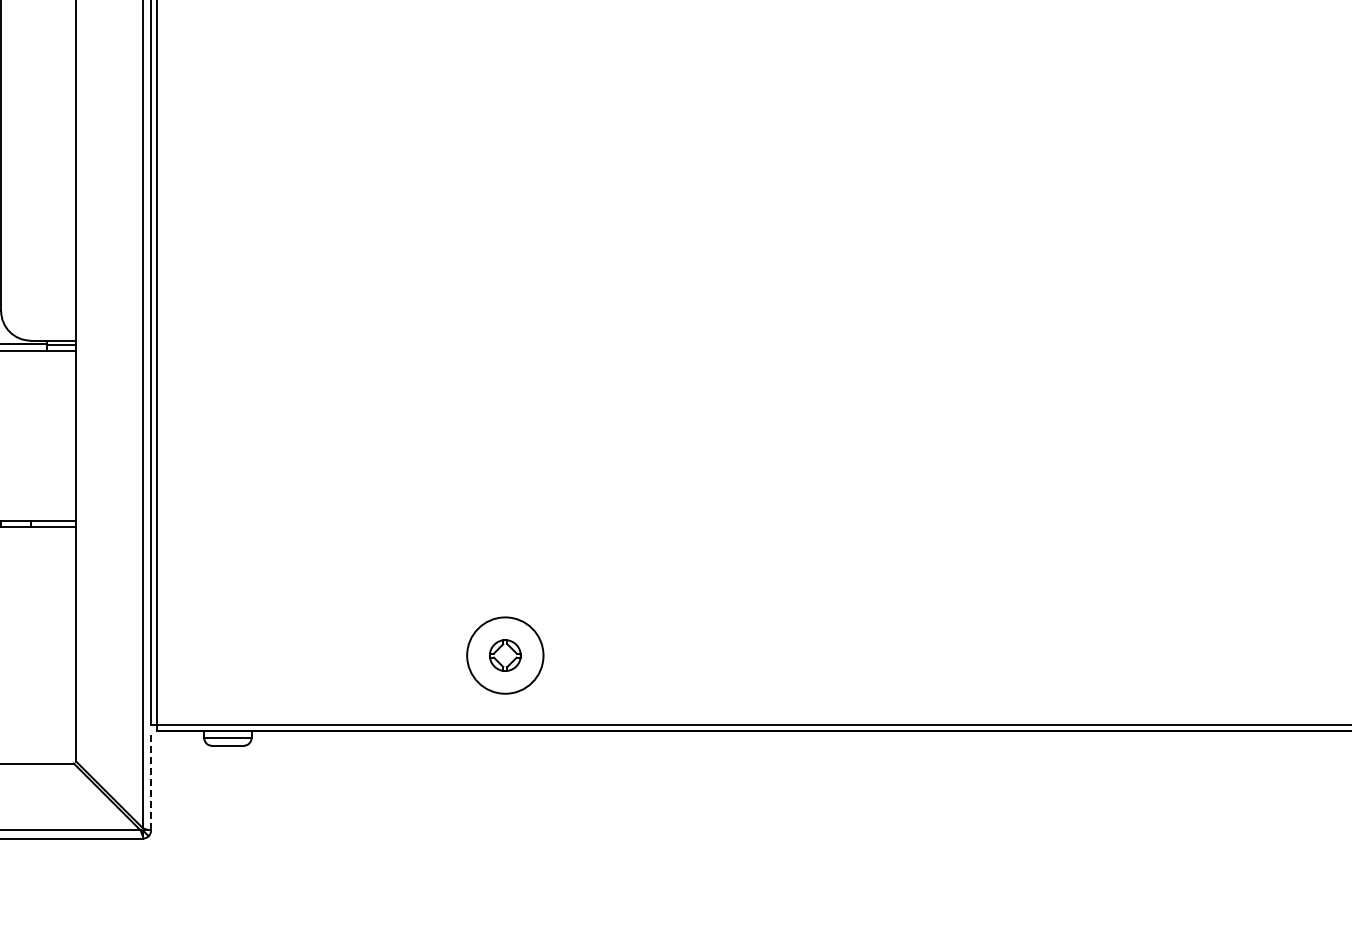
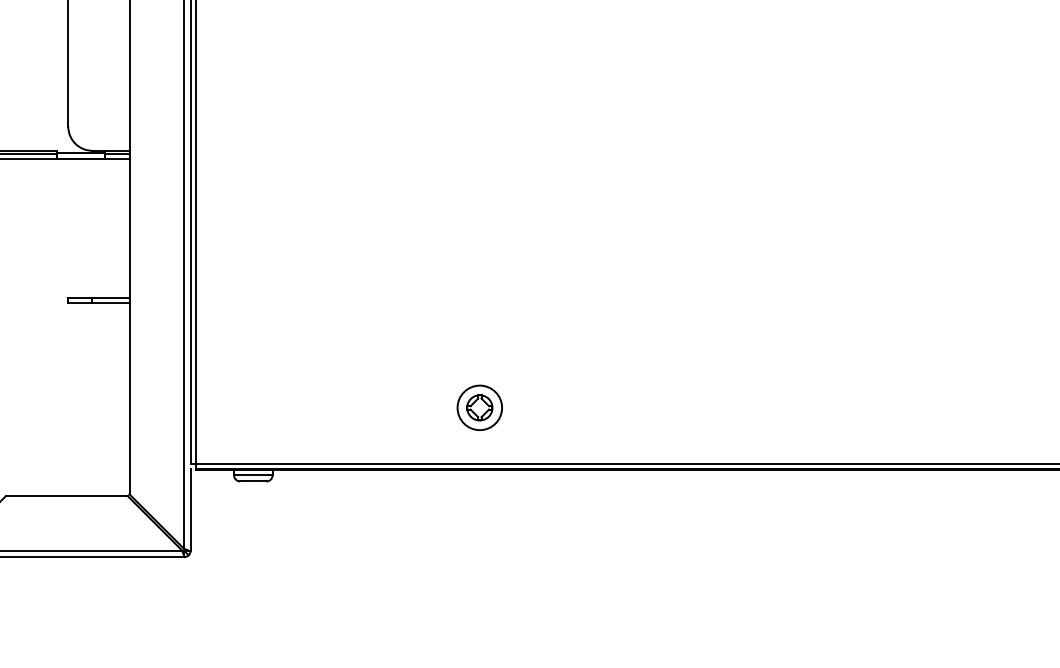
circle: (505, 655) -> (479, 407), size x0.71
line: (151, 780) -> (191, 509), dashed -> solid

